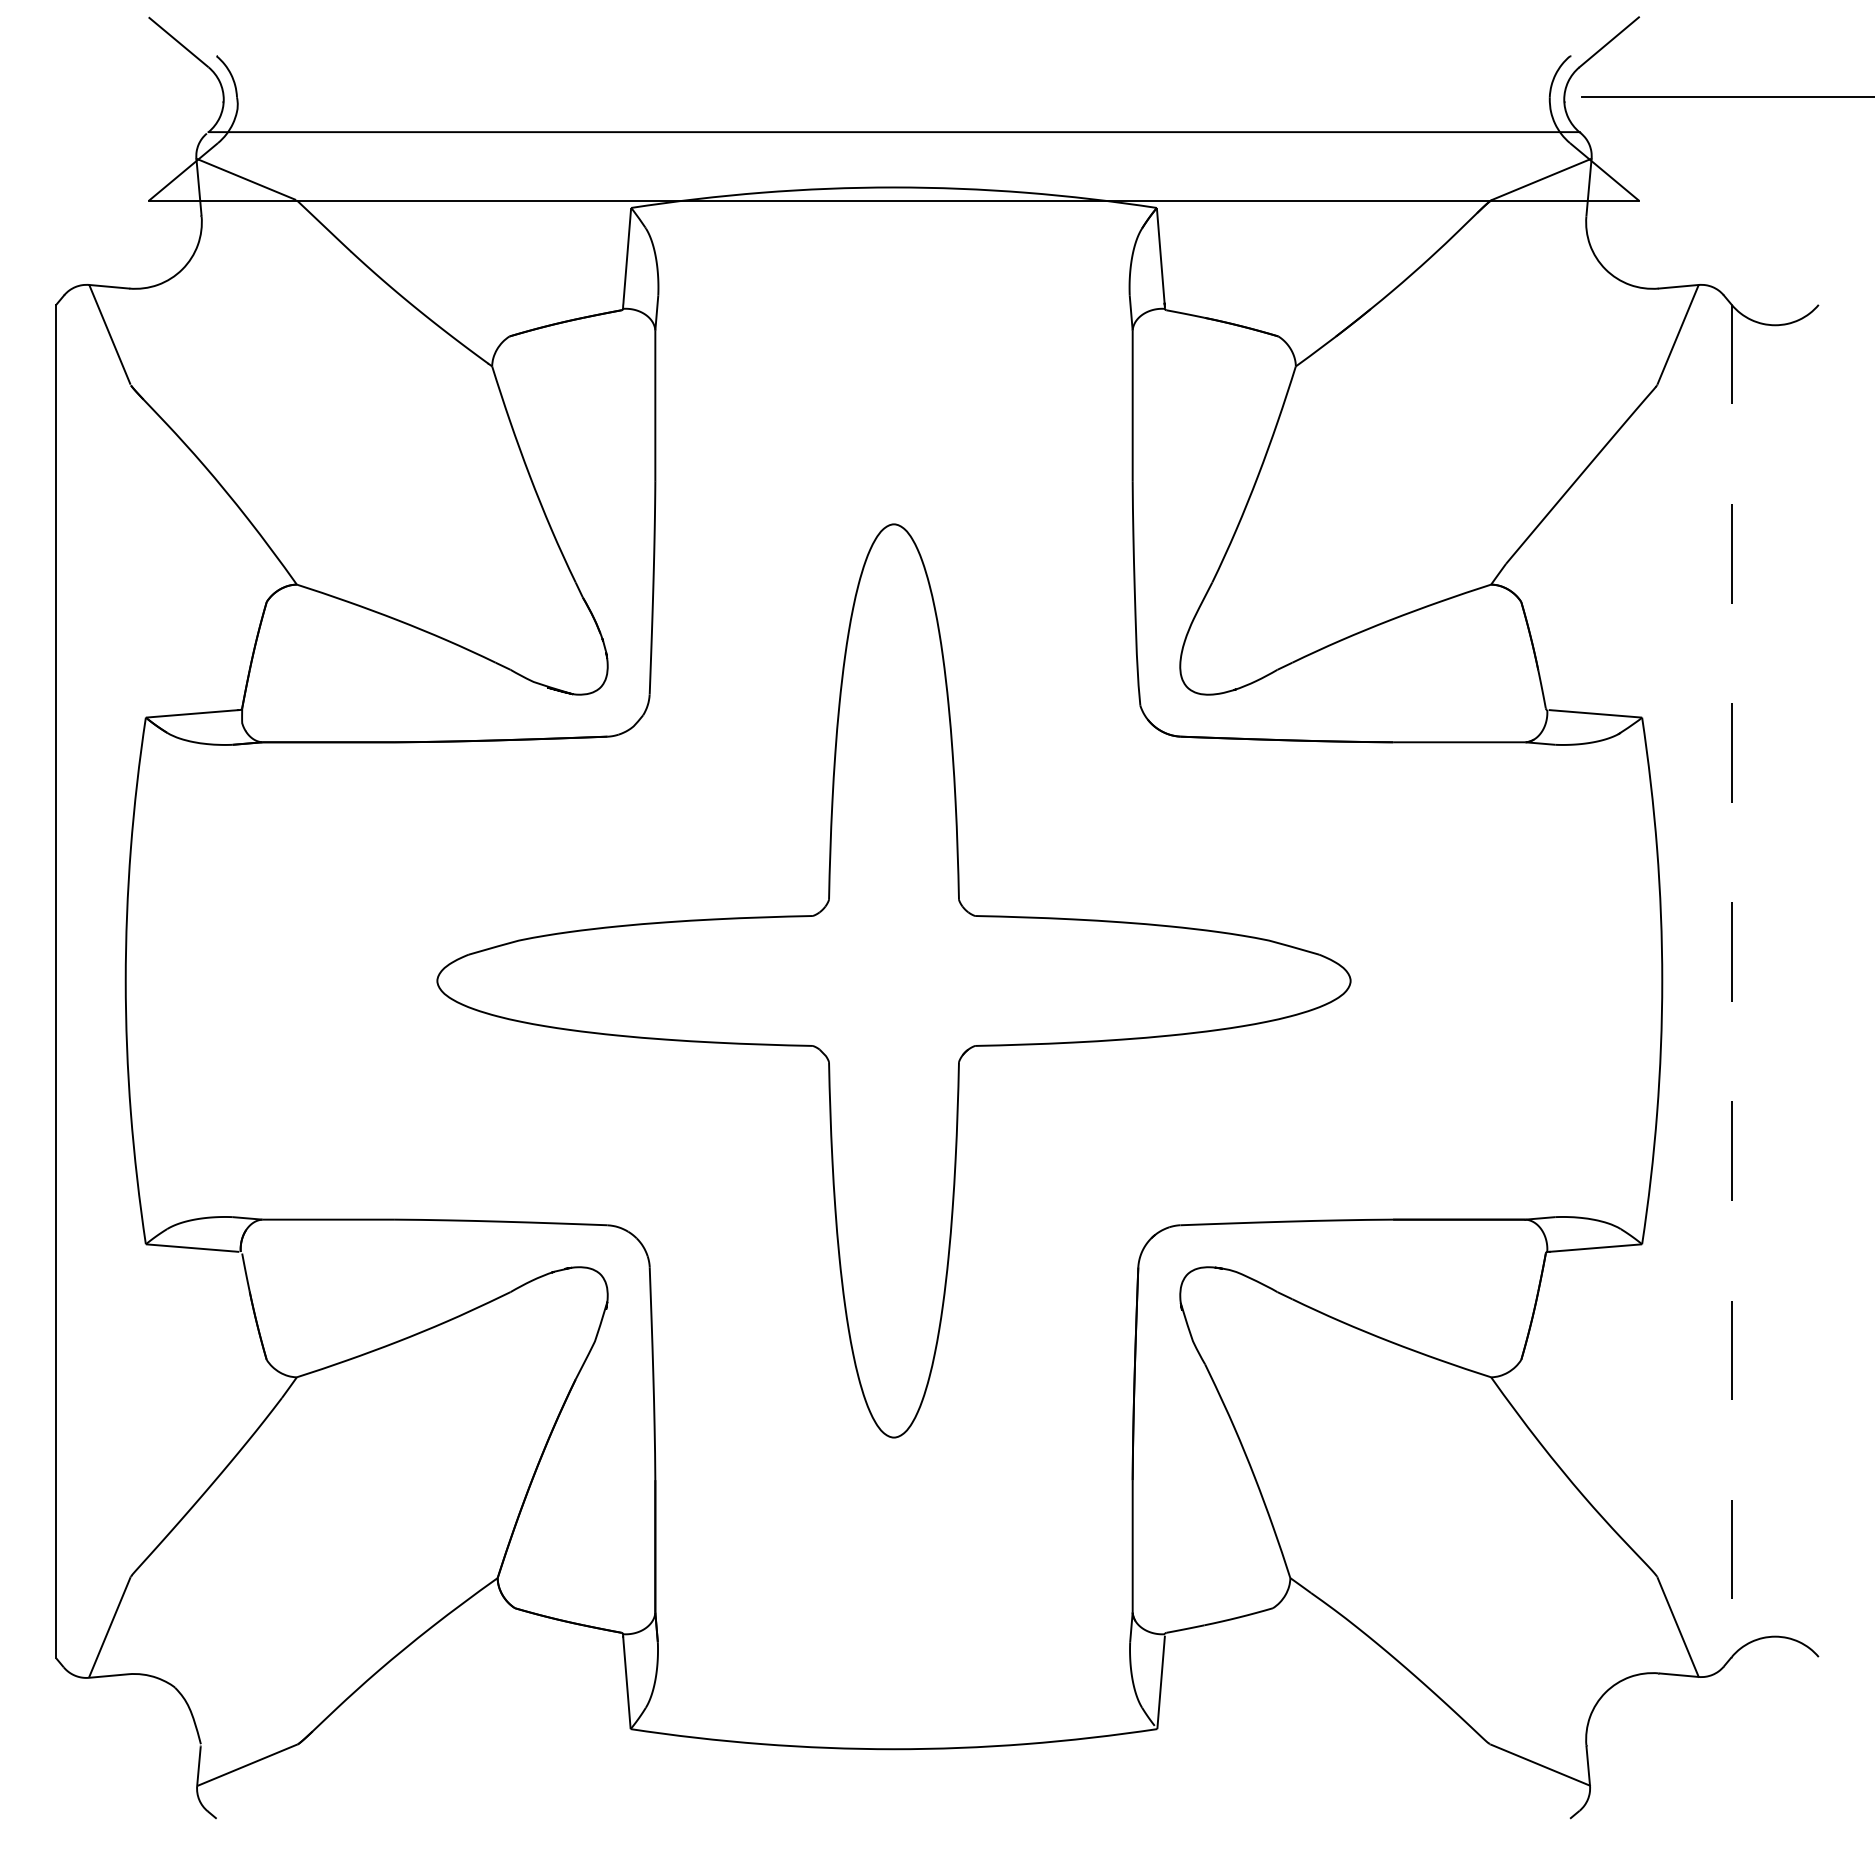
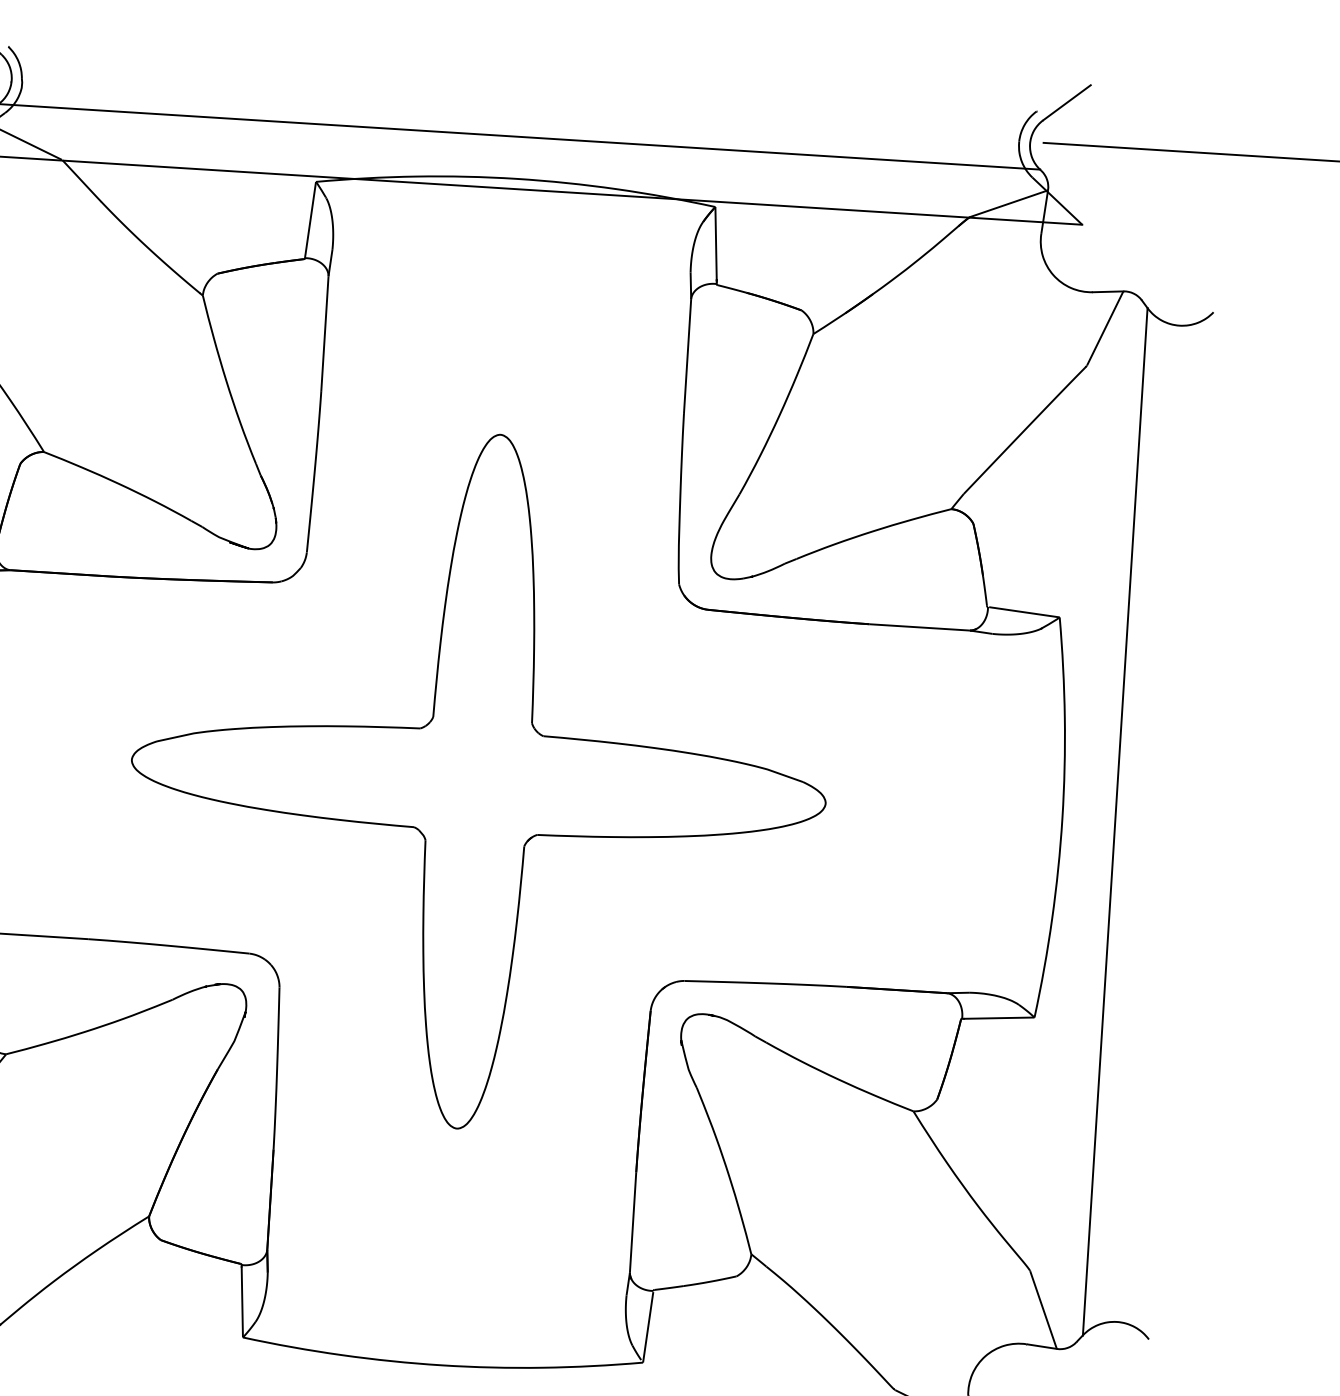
line: (1731, 981) -> (1114, 822), dashed -> solid

